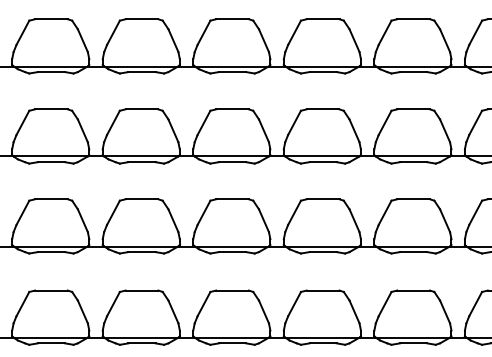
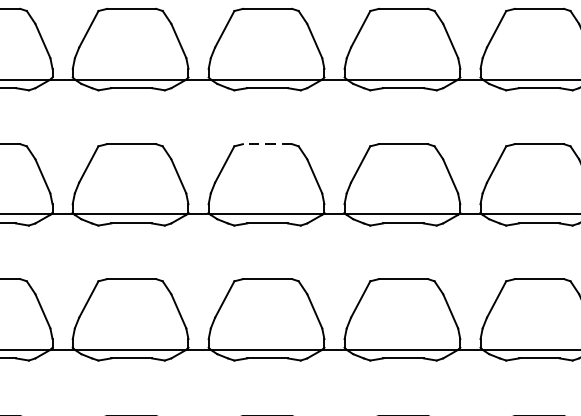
line: (232, 109) -> (267, 144), solid -> dashed

